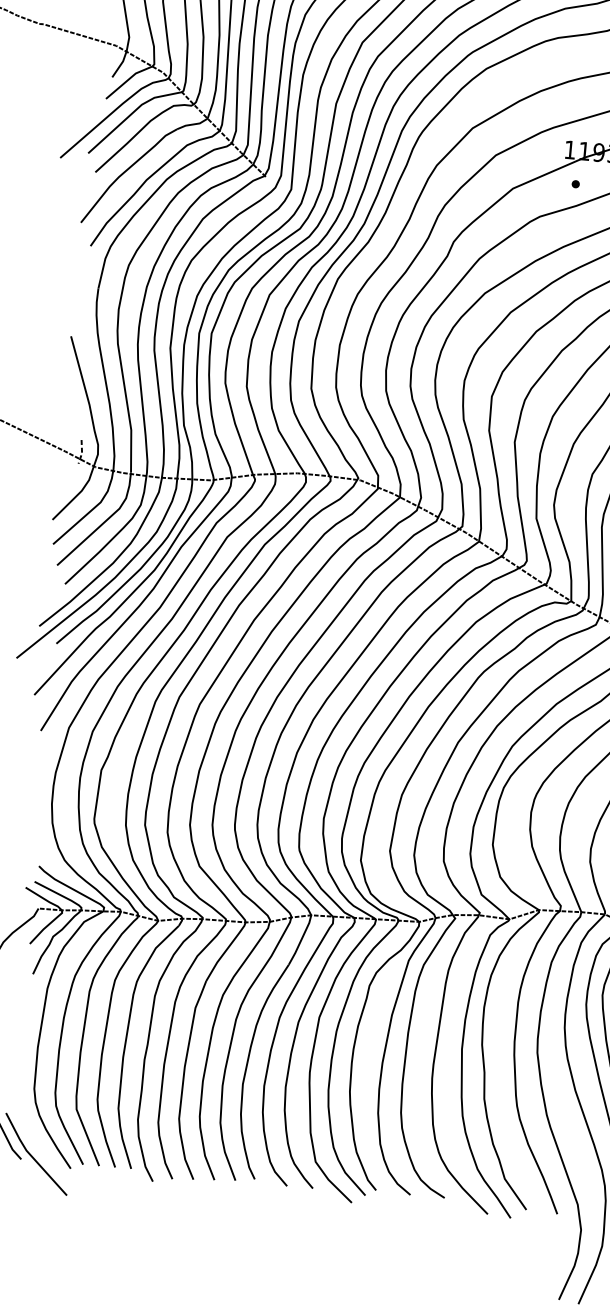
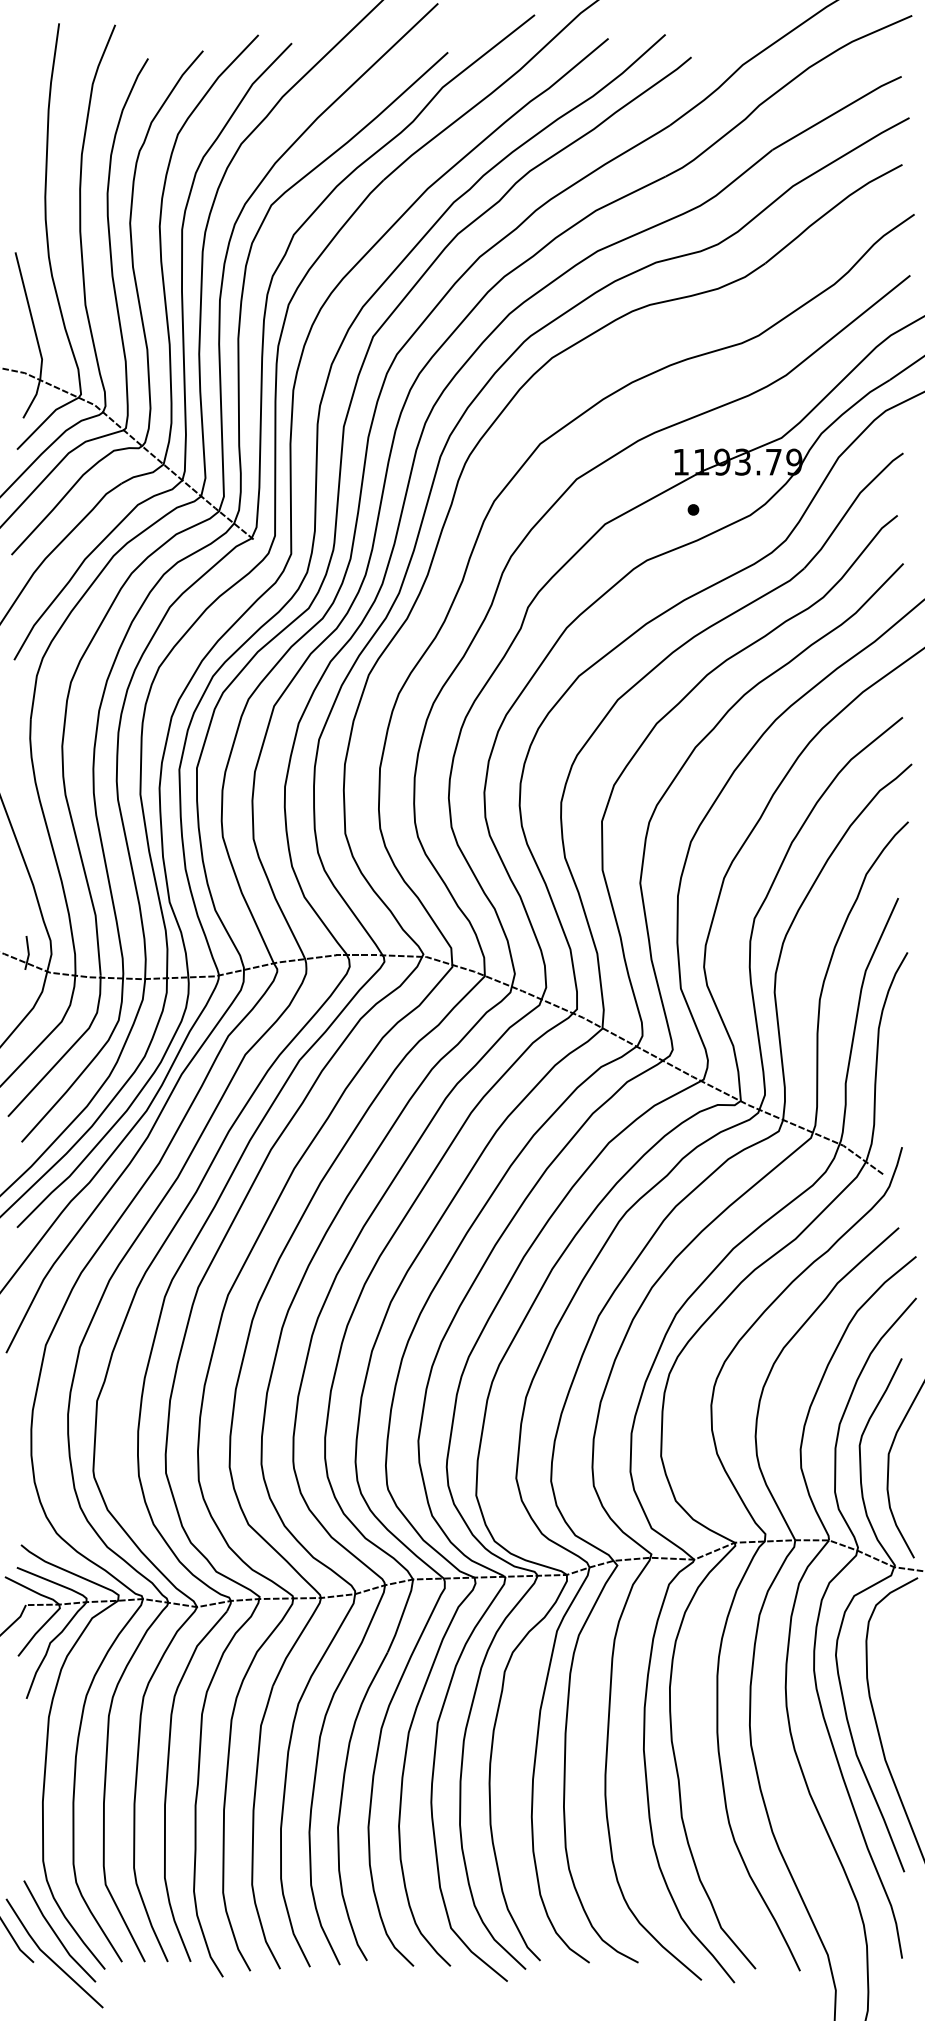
line: (81, 452) -> (28, 953), dashed -> solid
line: (39, 1140) -> (56, 1933), added

